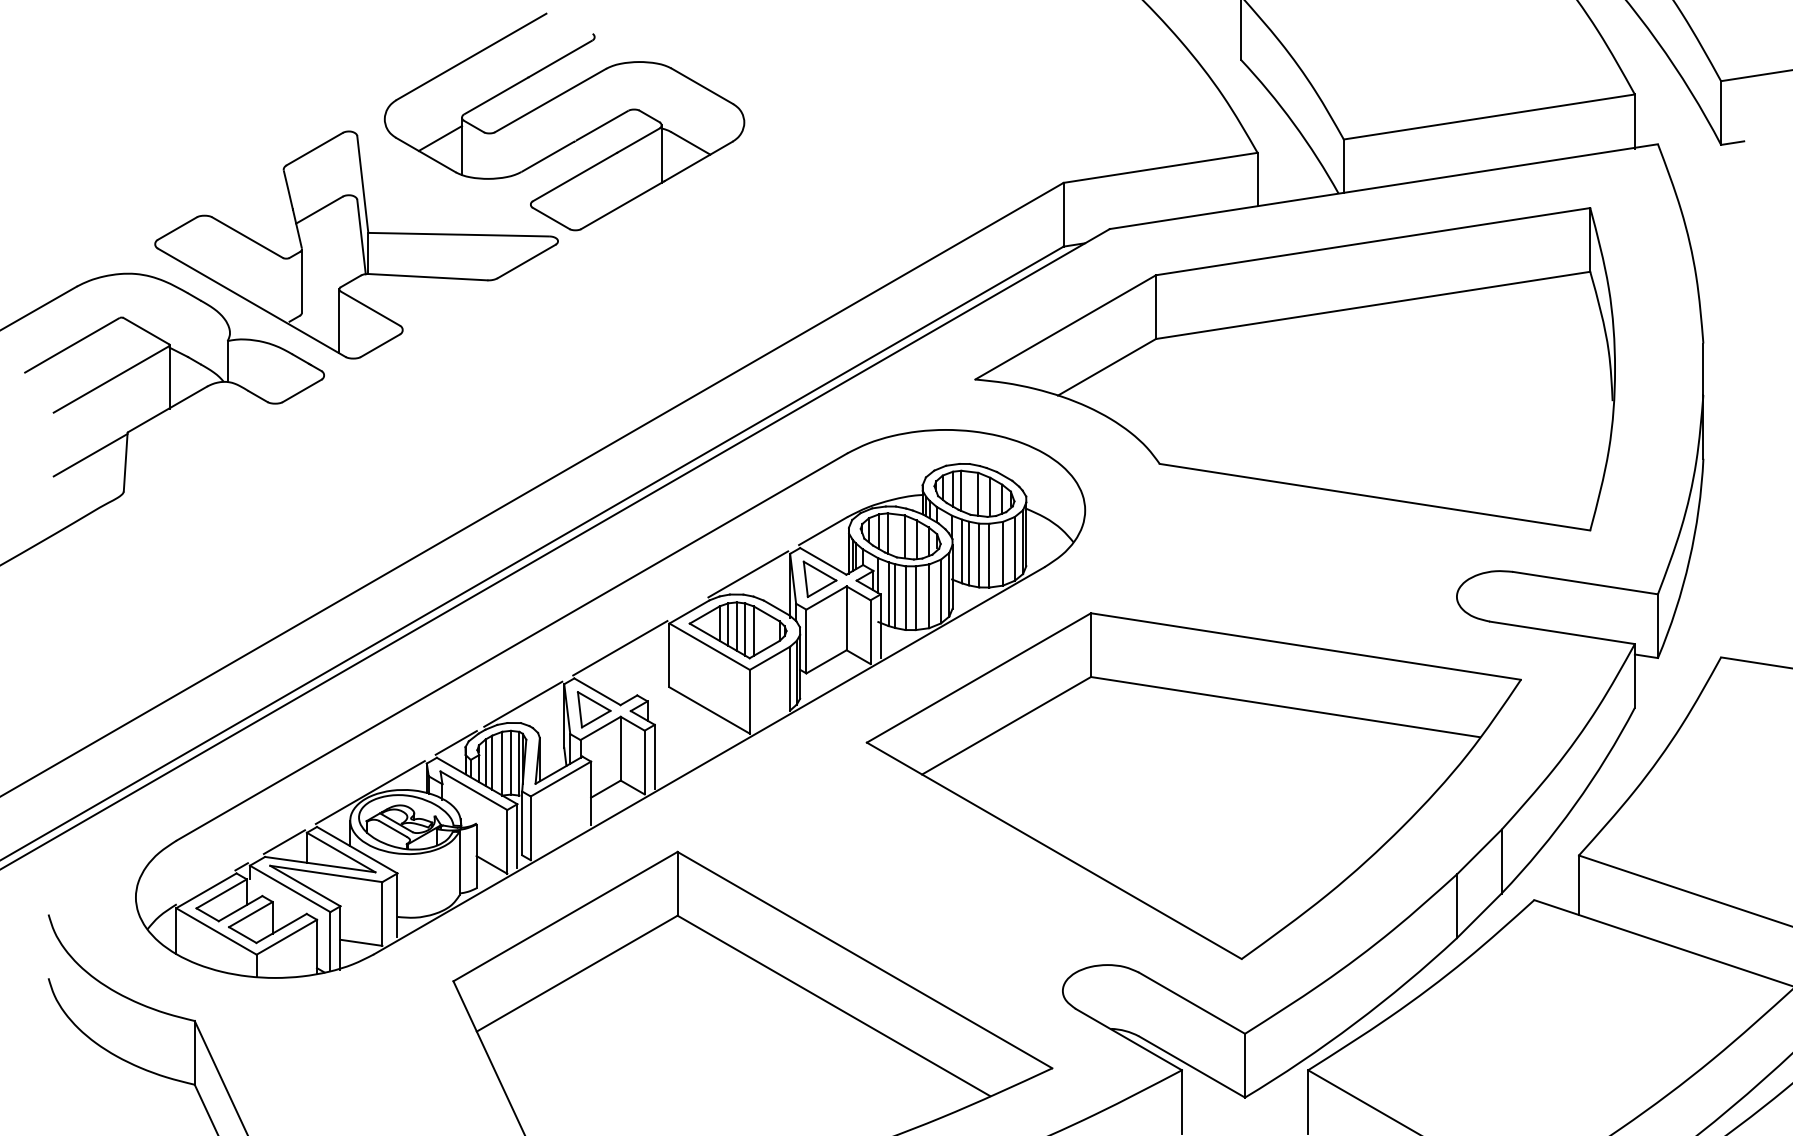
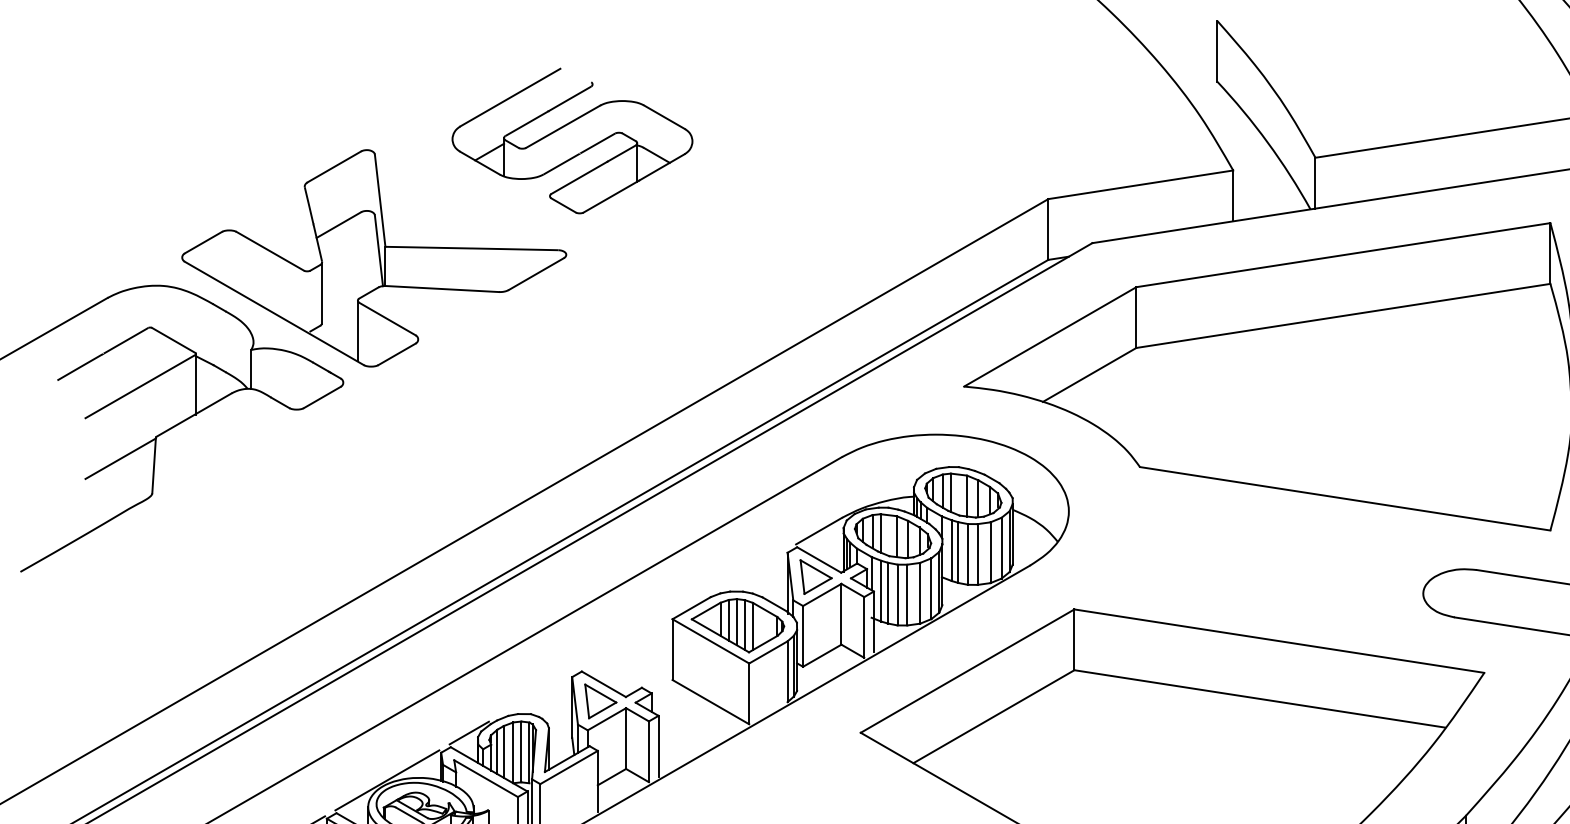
part: (564, 121) -> (572, 140), size x0.7
line: (748, 574) -> (747, 572), removed
line: (620, 648) -> (625, 643), removed
line: (523, 703) -> (533, 695), removed

